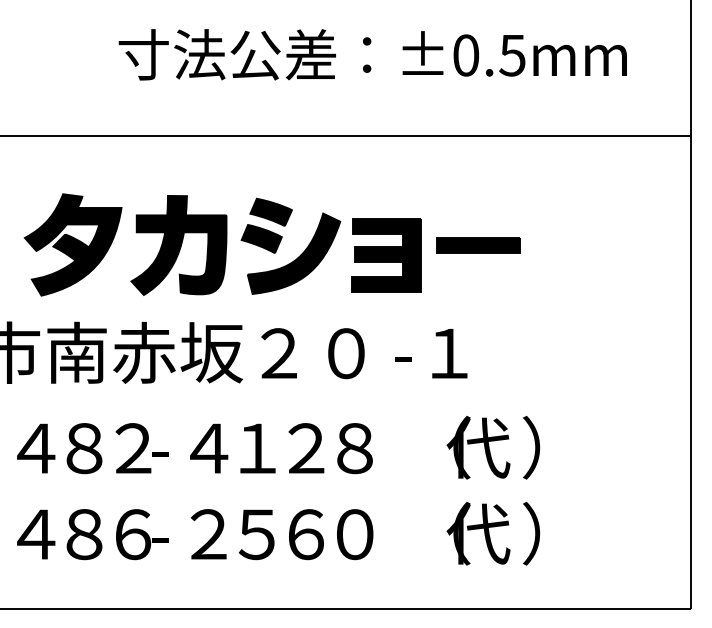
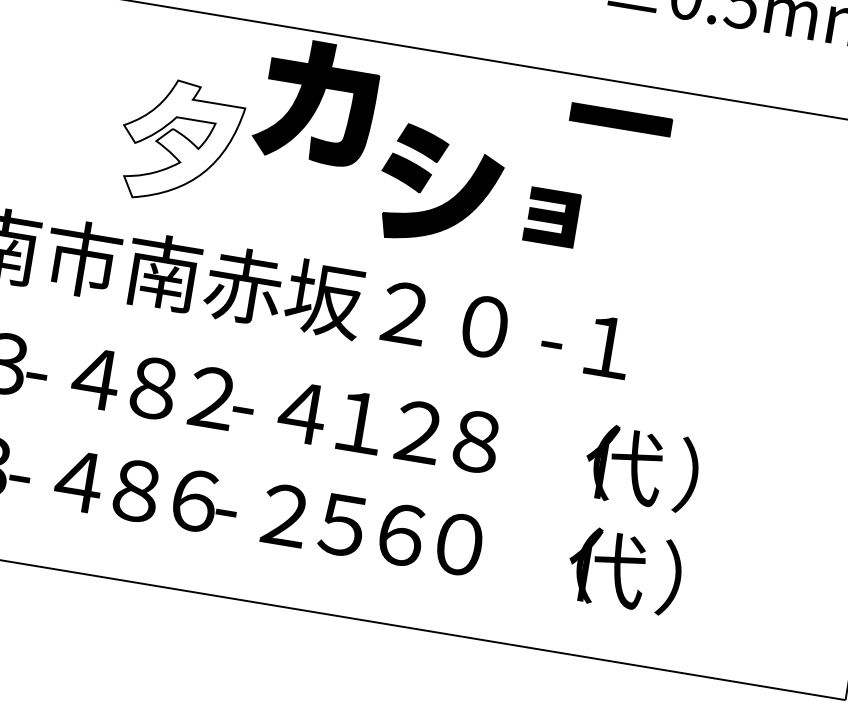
fill: (72, 244) -> (179, 142), removed
part: (178, 245) -> (316, 102), moved
part: (478, 245) -> (621, 119), moved
part: (386, 255) -> (552, 217), size x0.6

